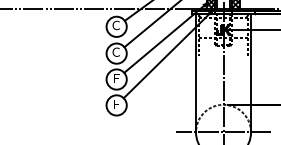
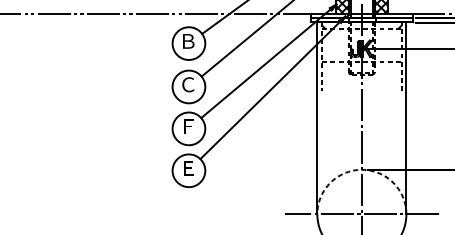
text: (116, 25) -> (188, 41), Ｃ -> Ｂ
text: (116, 104) -> (188, 169), Ｆ -> Ｅ

